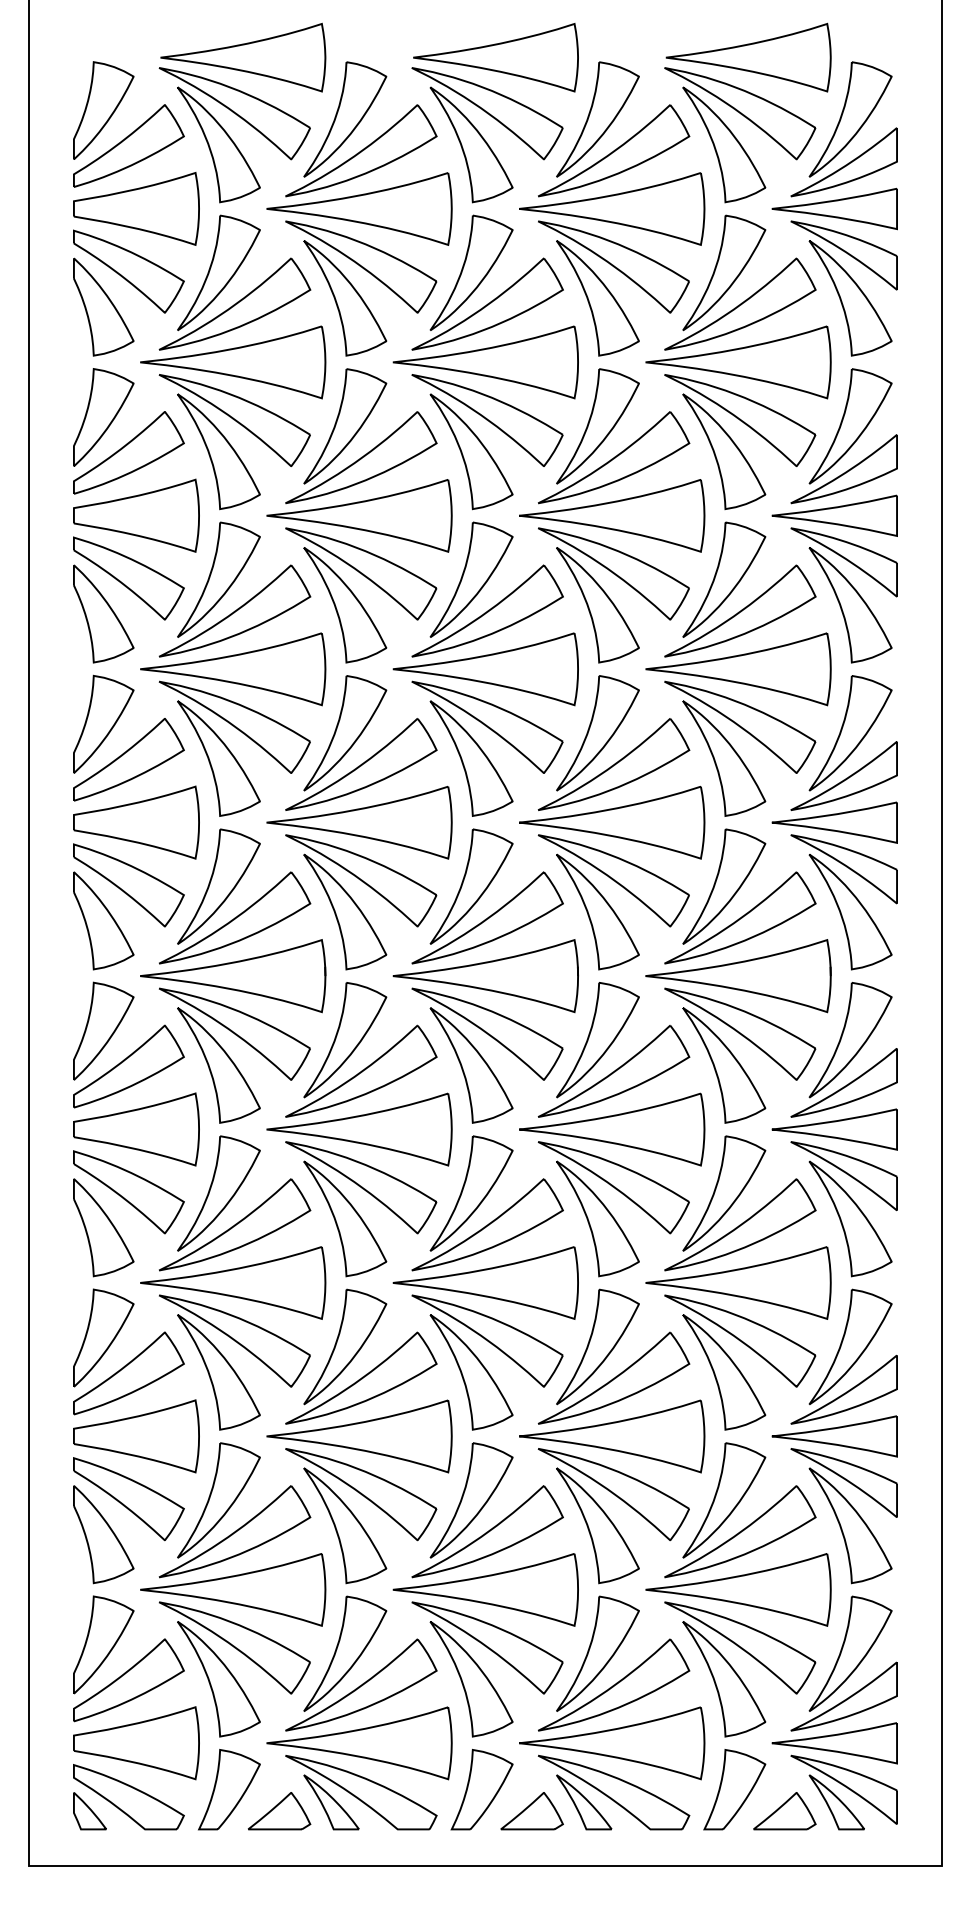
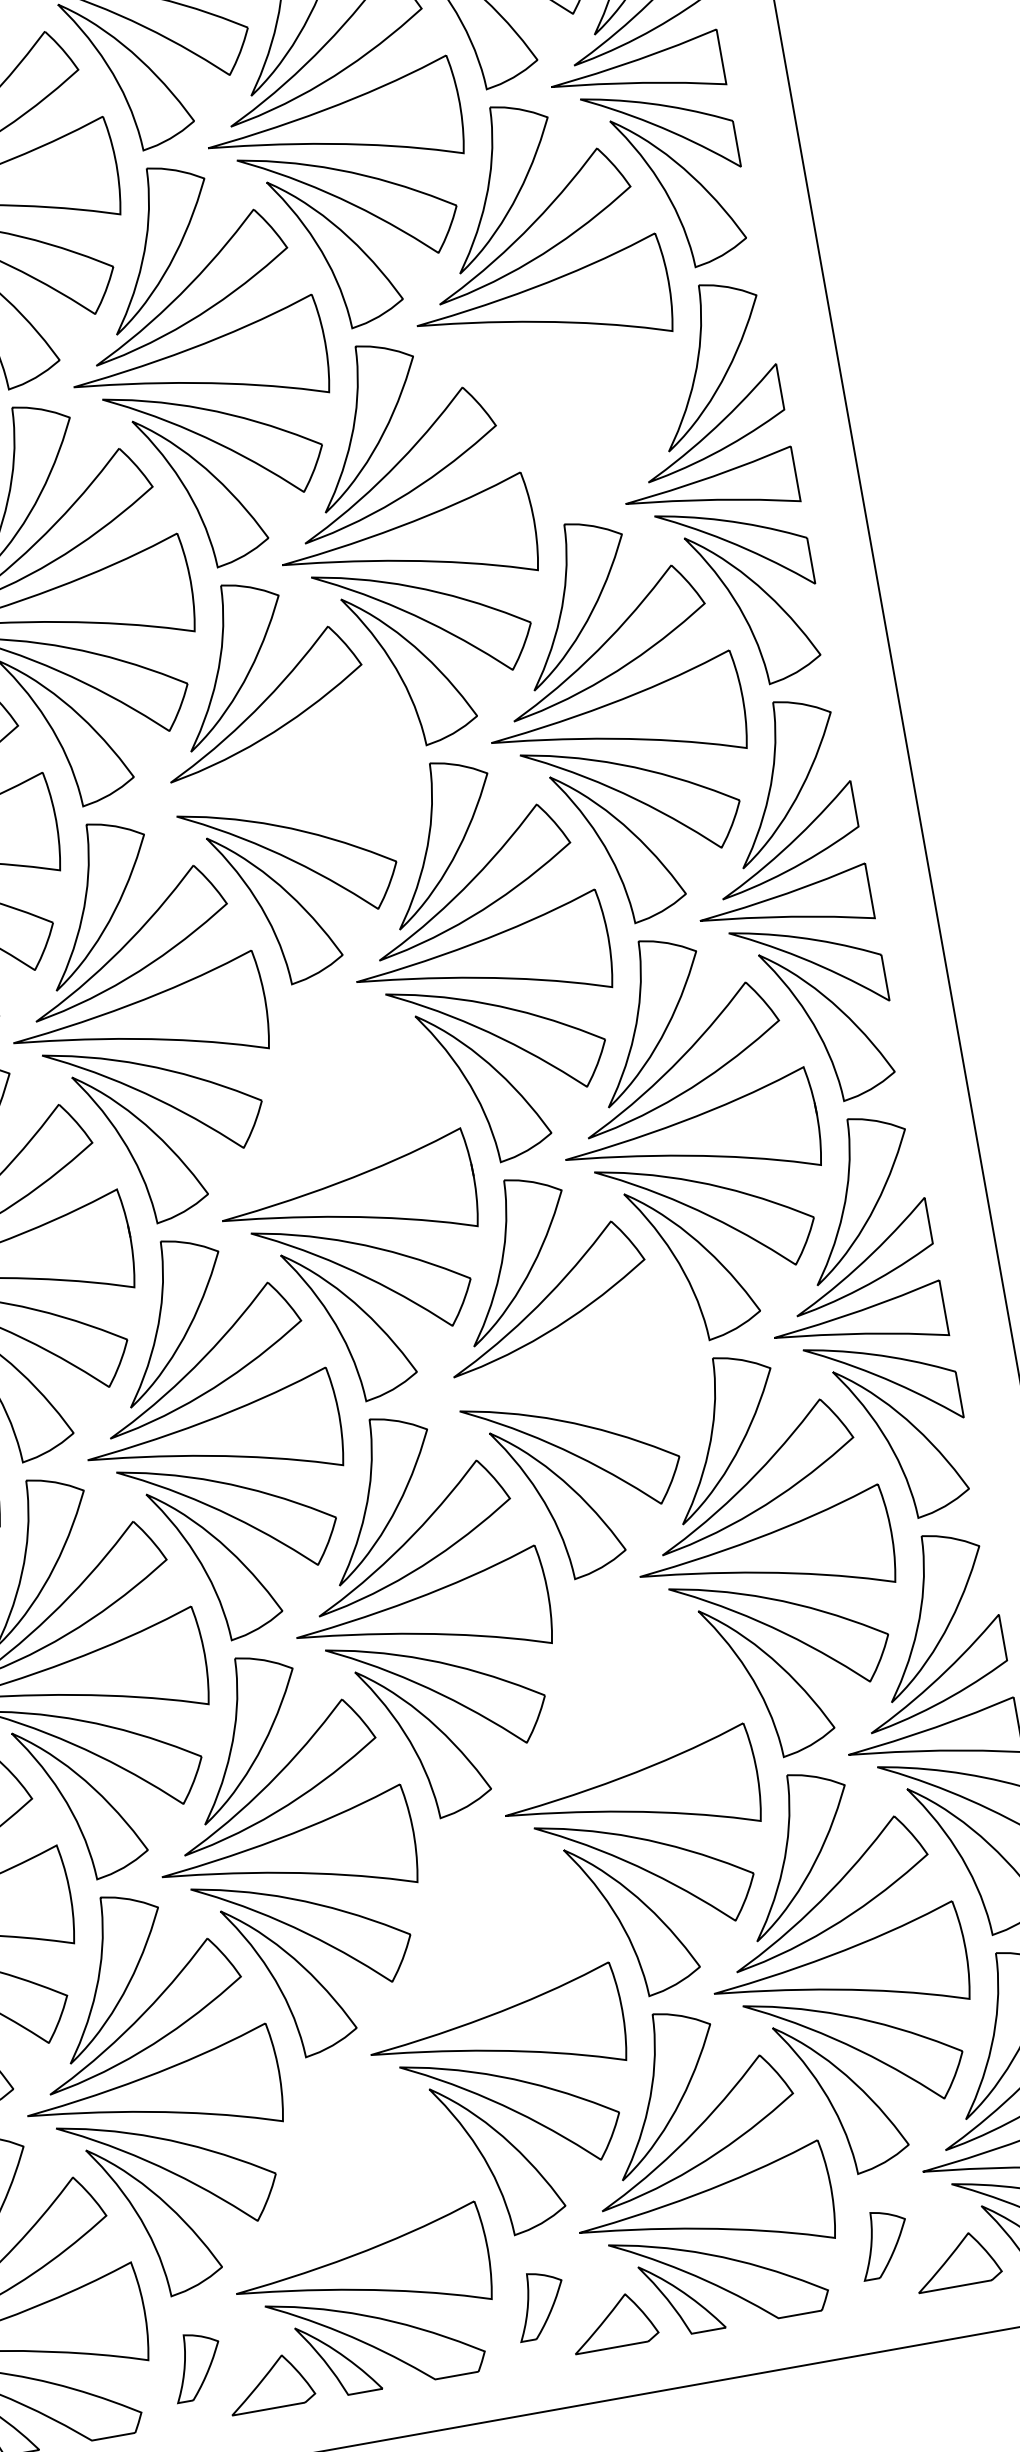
part: (740, 441) -> (565, 410), removed
part: (485, 669) -> (273, 782), removed
part: (487, 896) -> (331, 1090), removed
part: (612, 1129) -> (557, 1376), removed
part: (613, 1356) -> (613, 1684), removed
part: (487, 1510) -> (480, 1924), removed
part: (361, 1663) -> (345, 2162), removed
part: (229, 1789) -> (197, 2365), size x0.6
part: (481, 1789) -> (539, 2304), size x0.6
part: (734, 1789) -> (883, 2243), size x0.6

